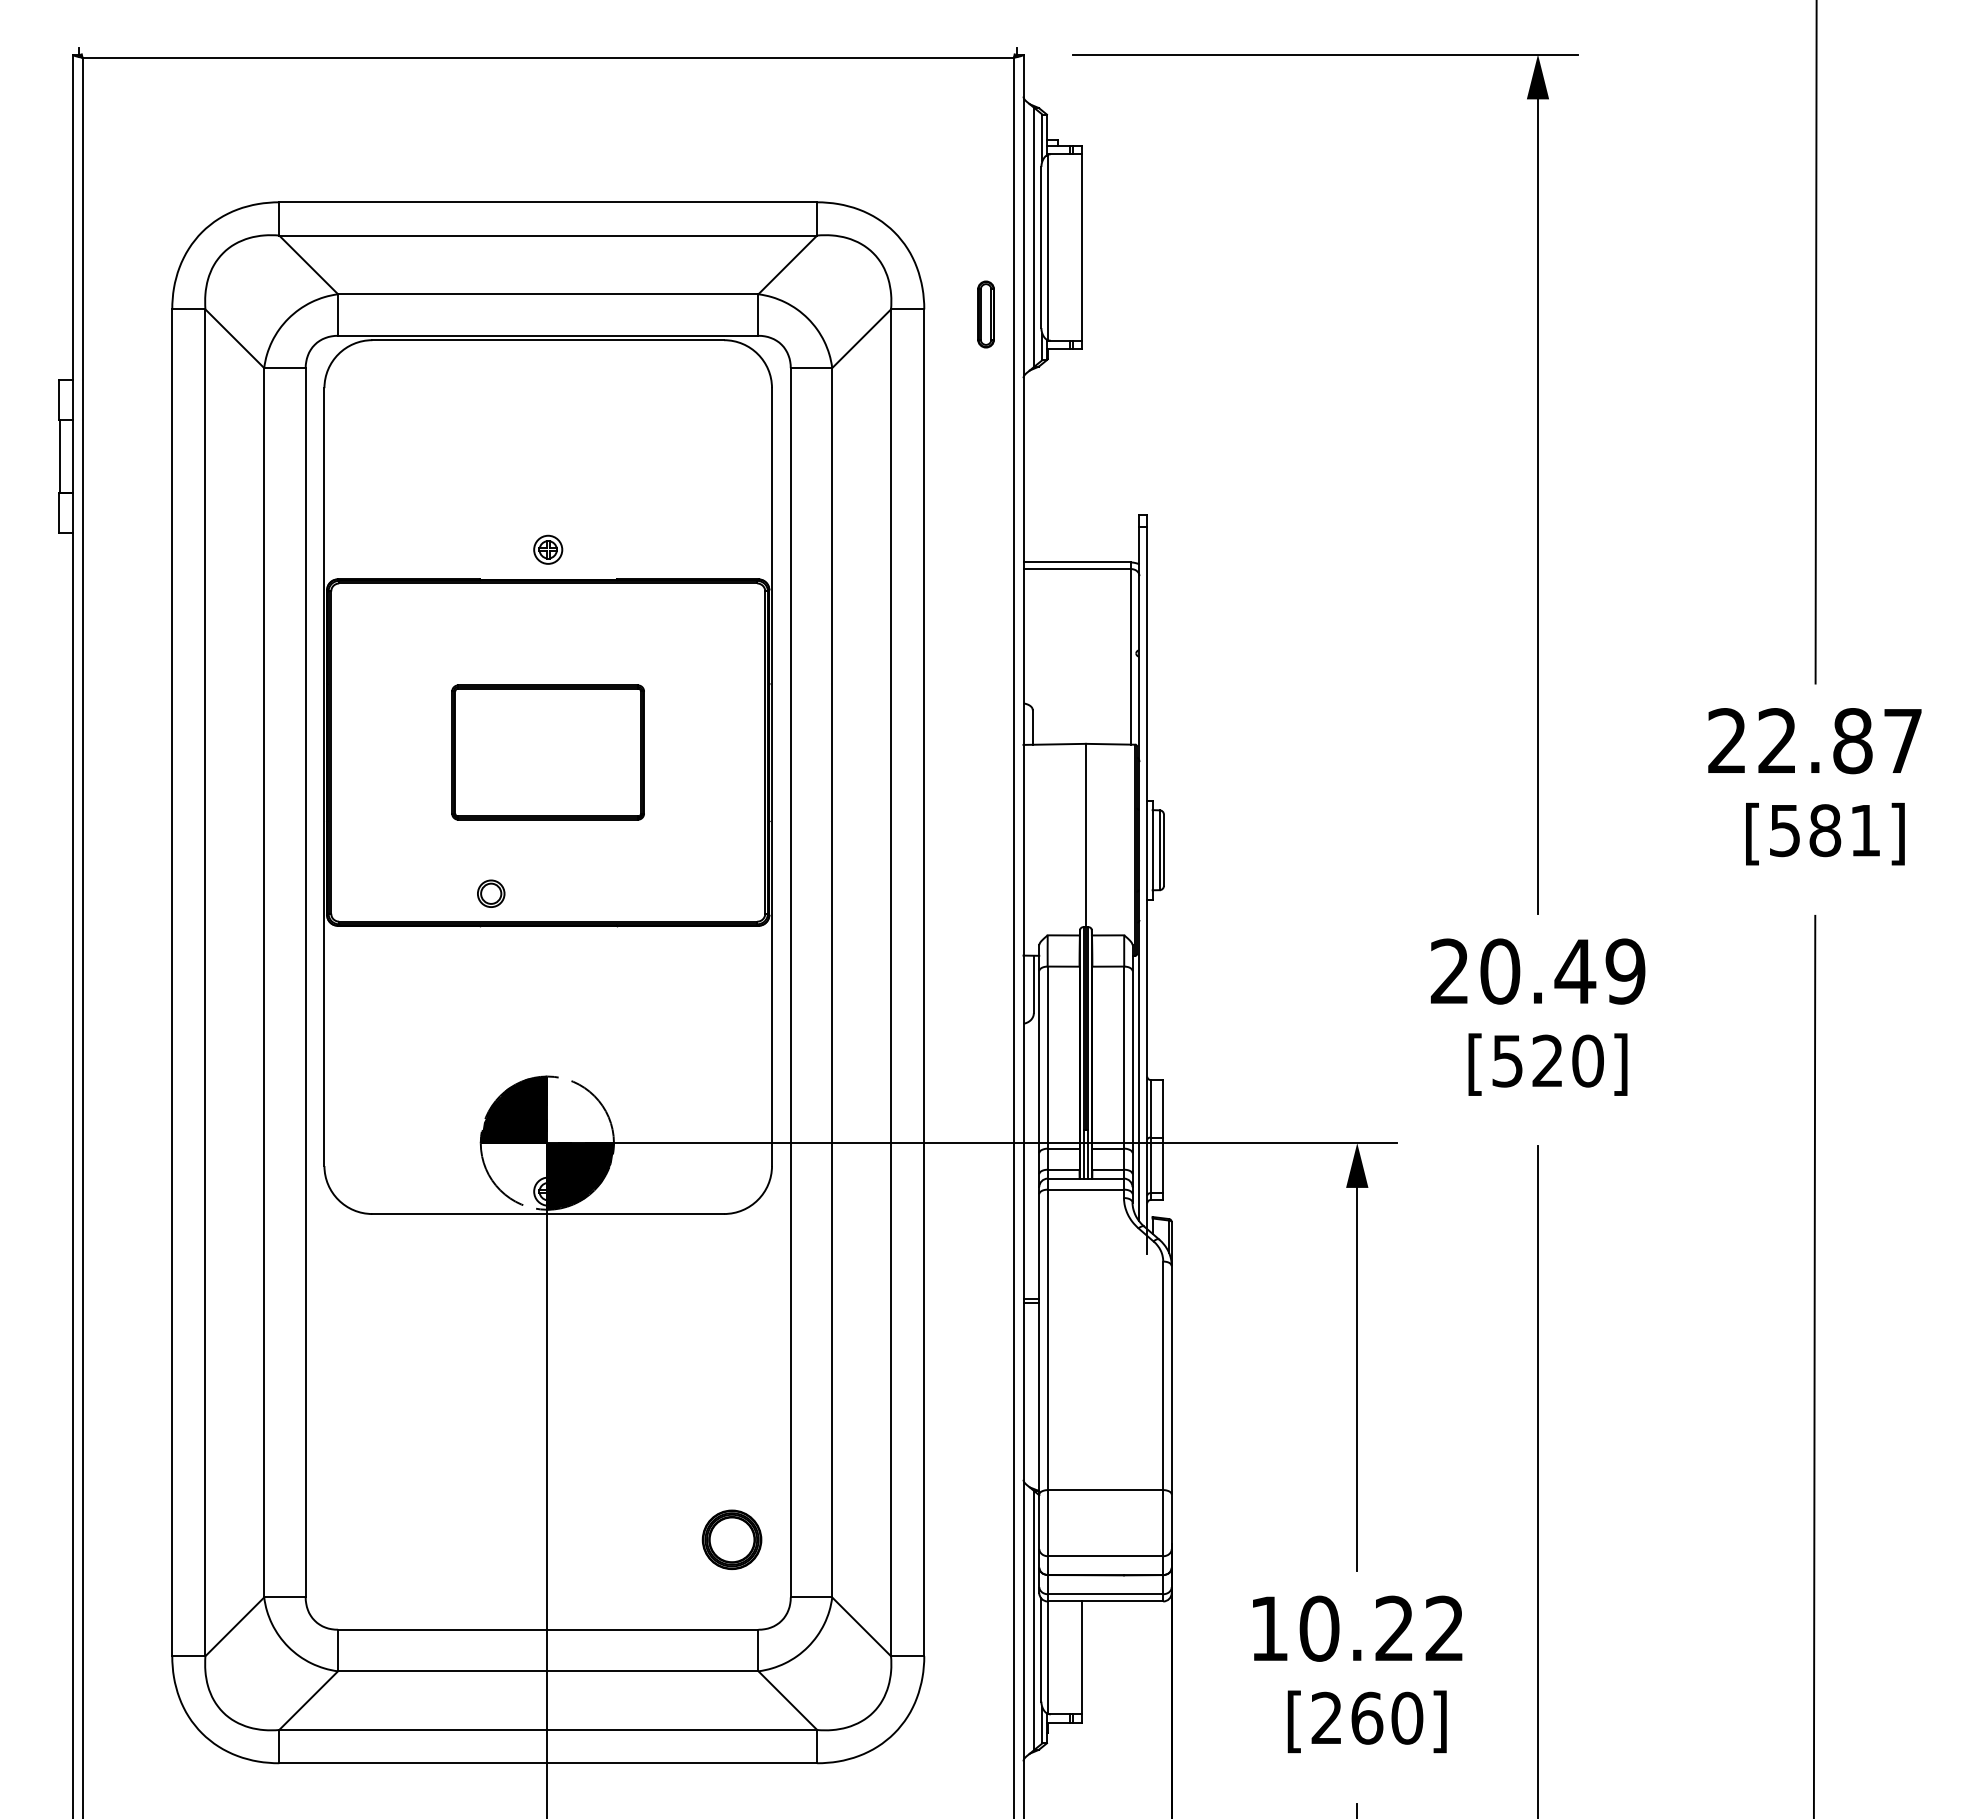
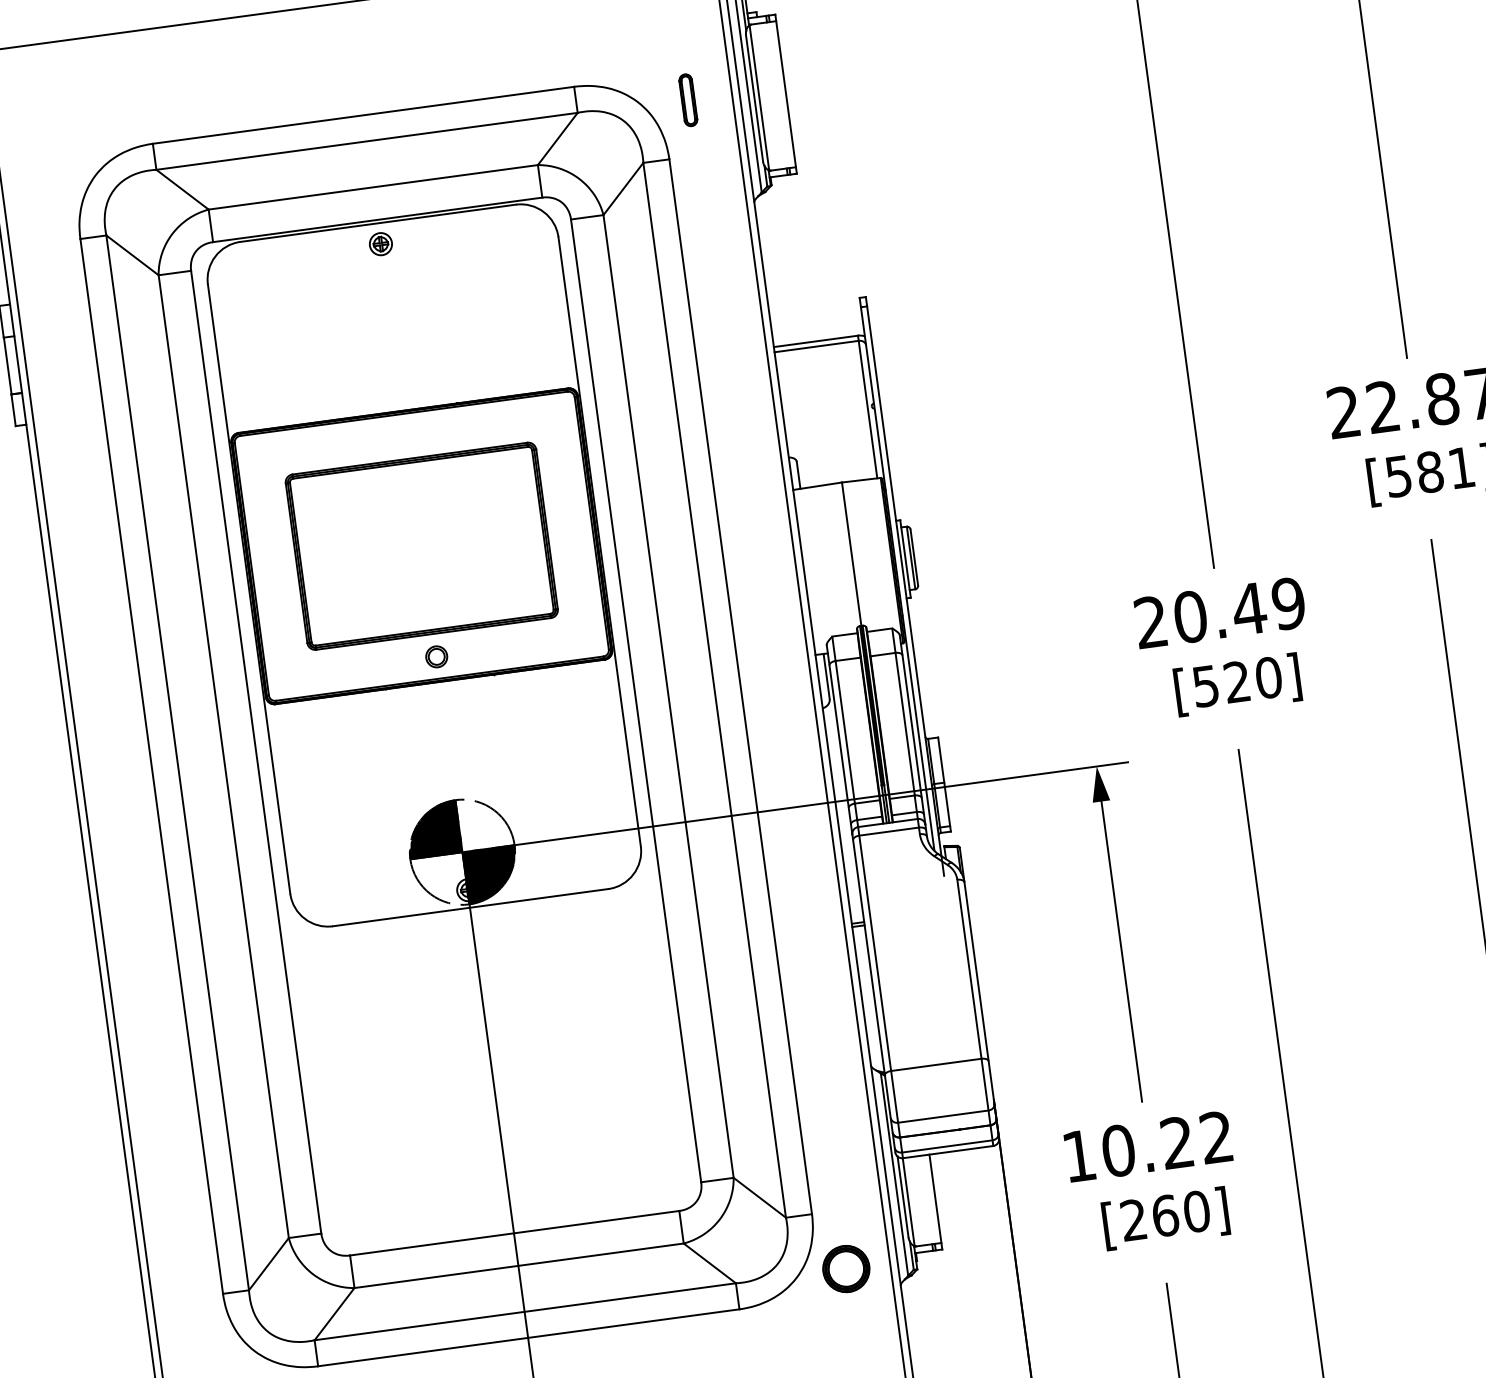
part: (985, 314) -> (687, 100), moved
part: (548, 549) -> (381, 243), moved
part: (547, 752) -> (421, 546), size x1.67
part: (491, 893) -> (436, 656), moved
part: (731, 1539) -> (845, 1268), moved

